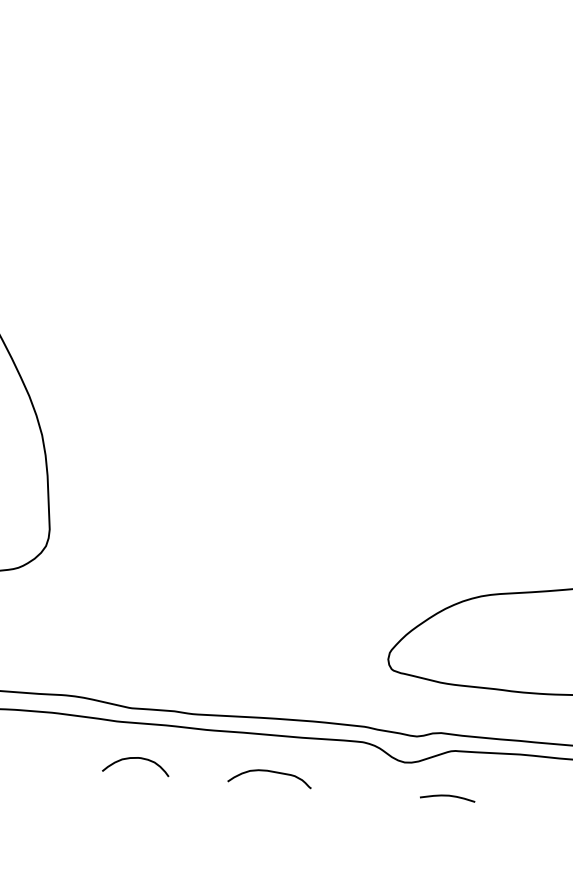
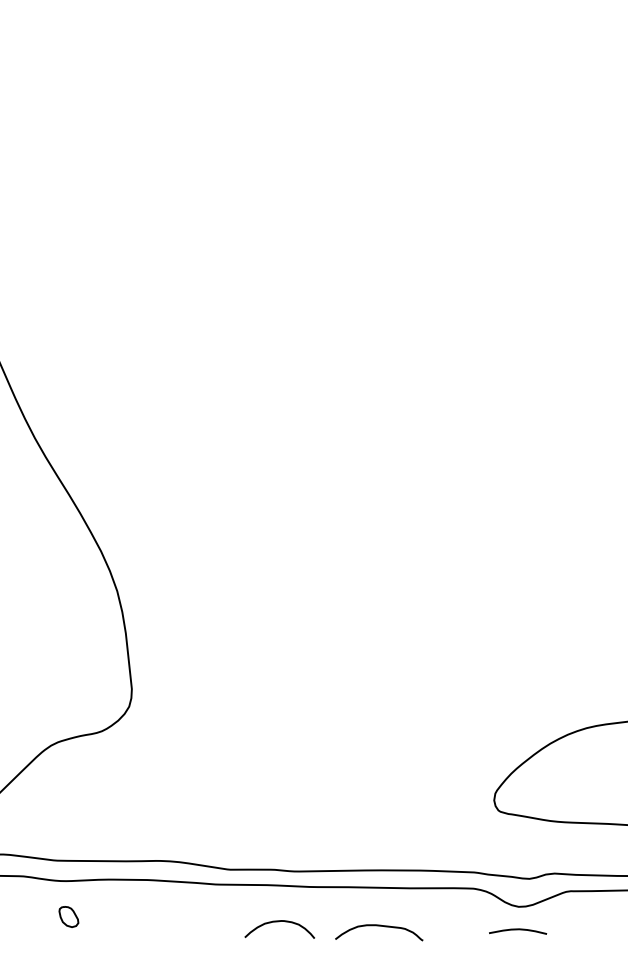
curve: (135, 759) -> (278, 922), moved
curve: (448, 796) -> (518, 930), moved

